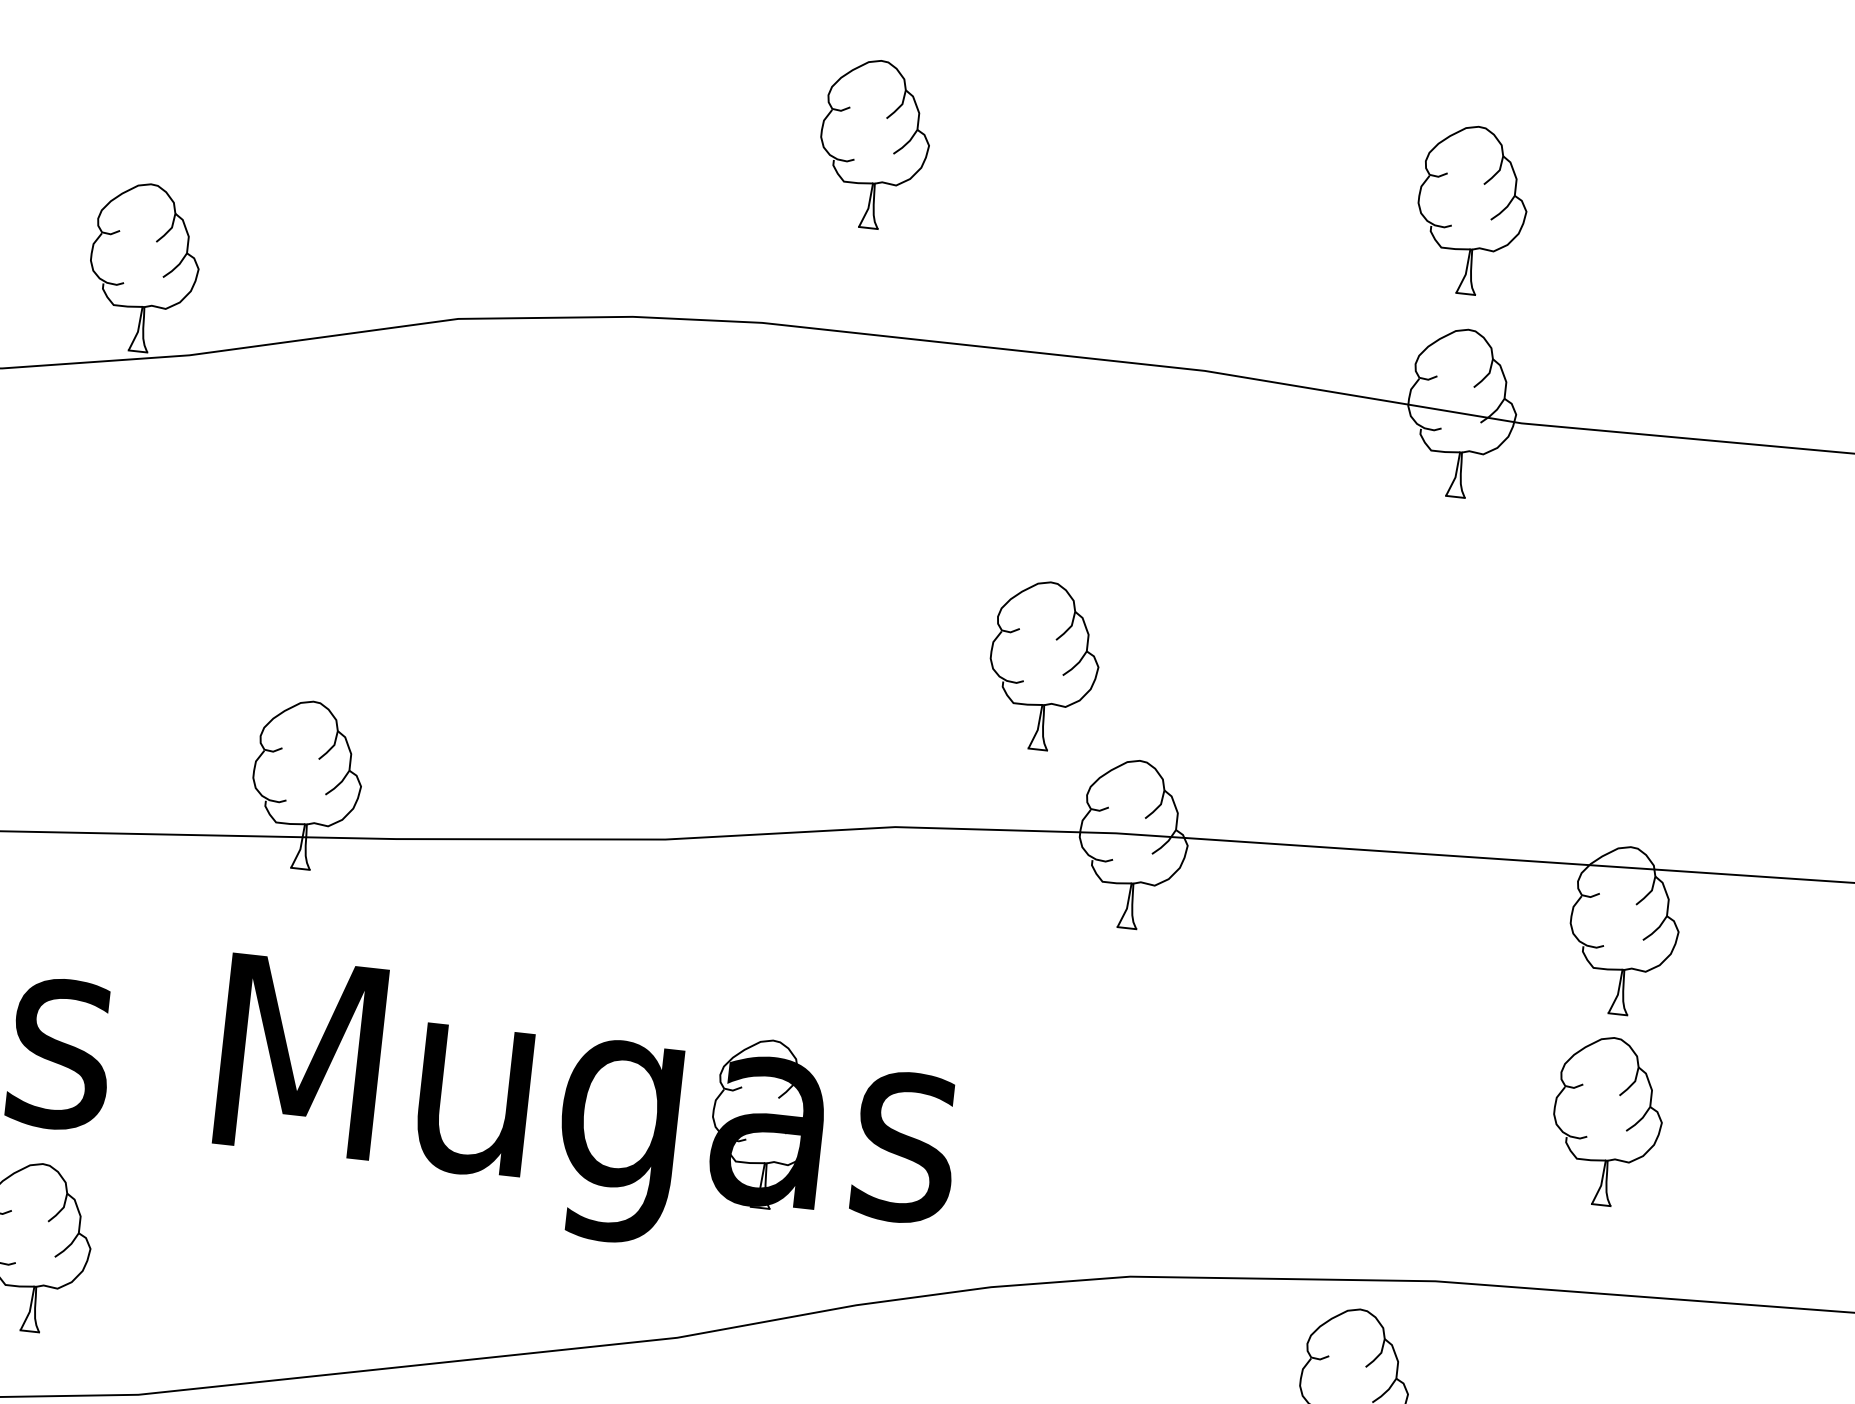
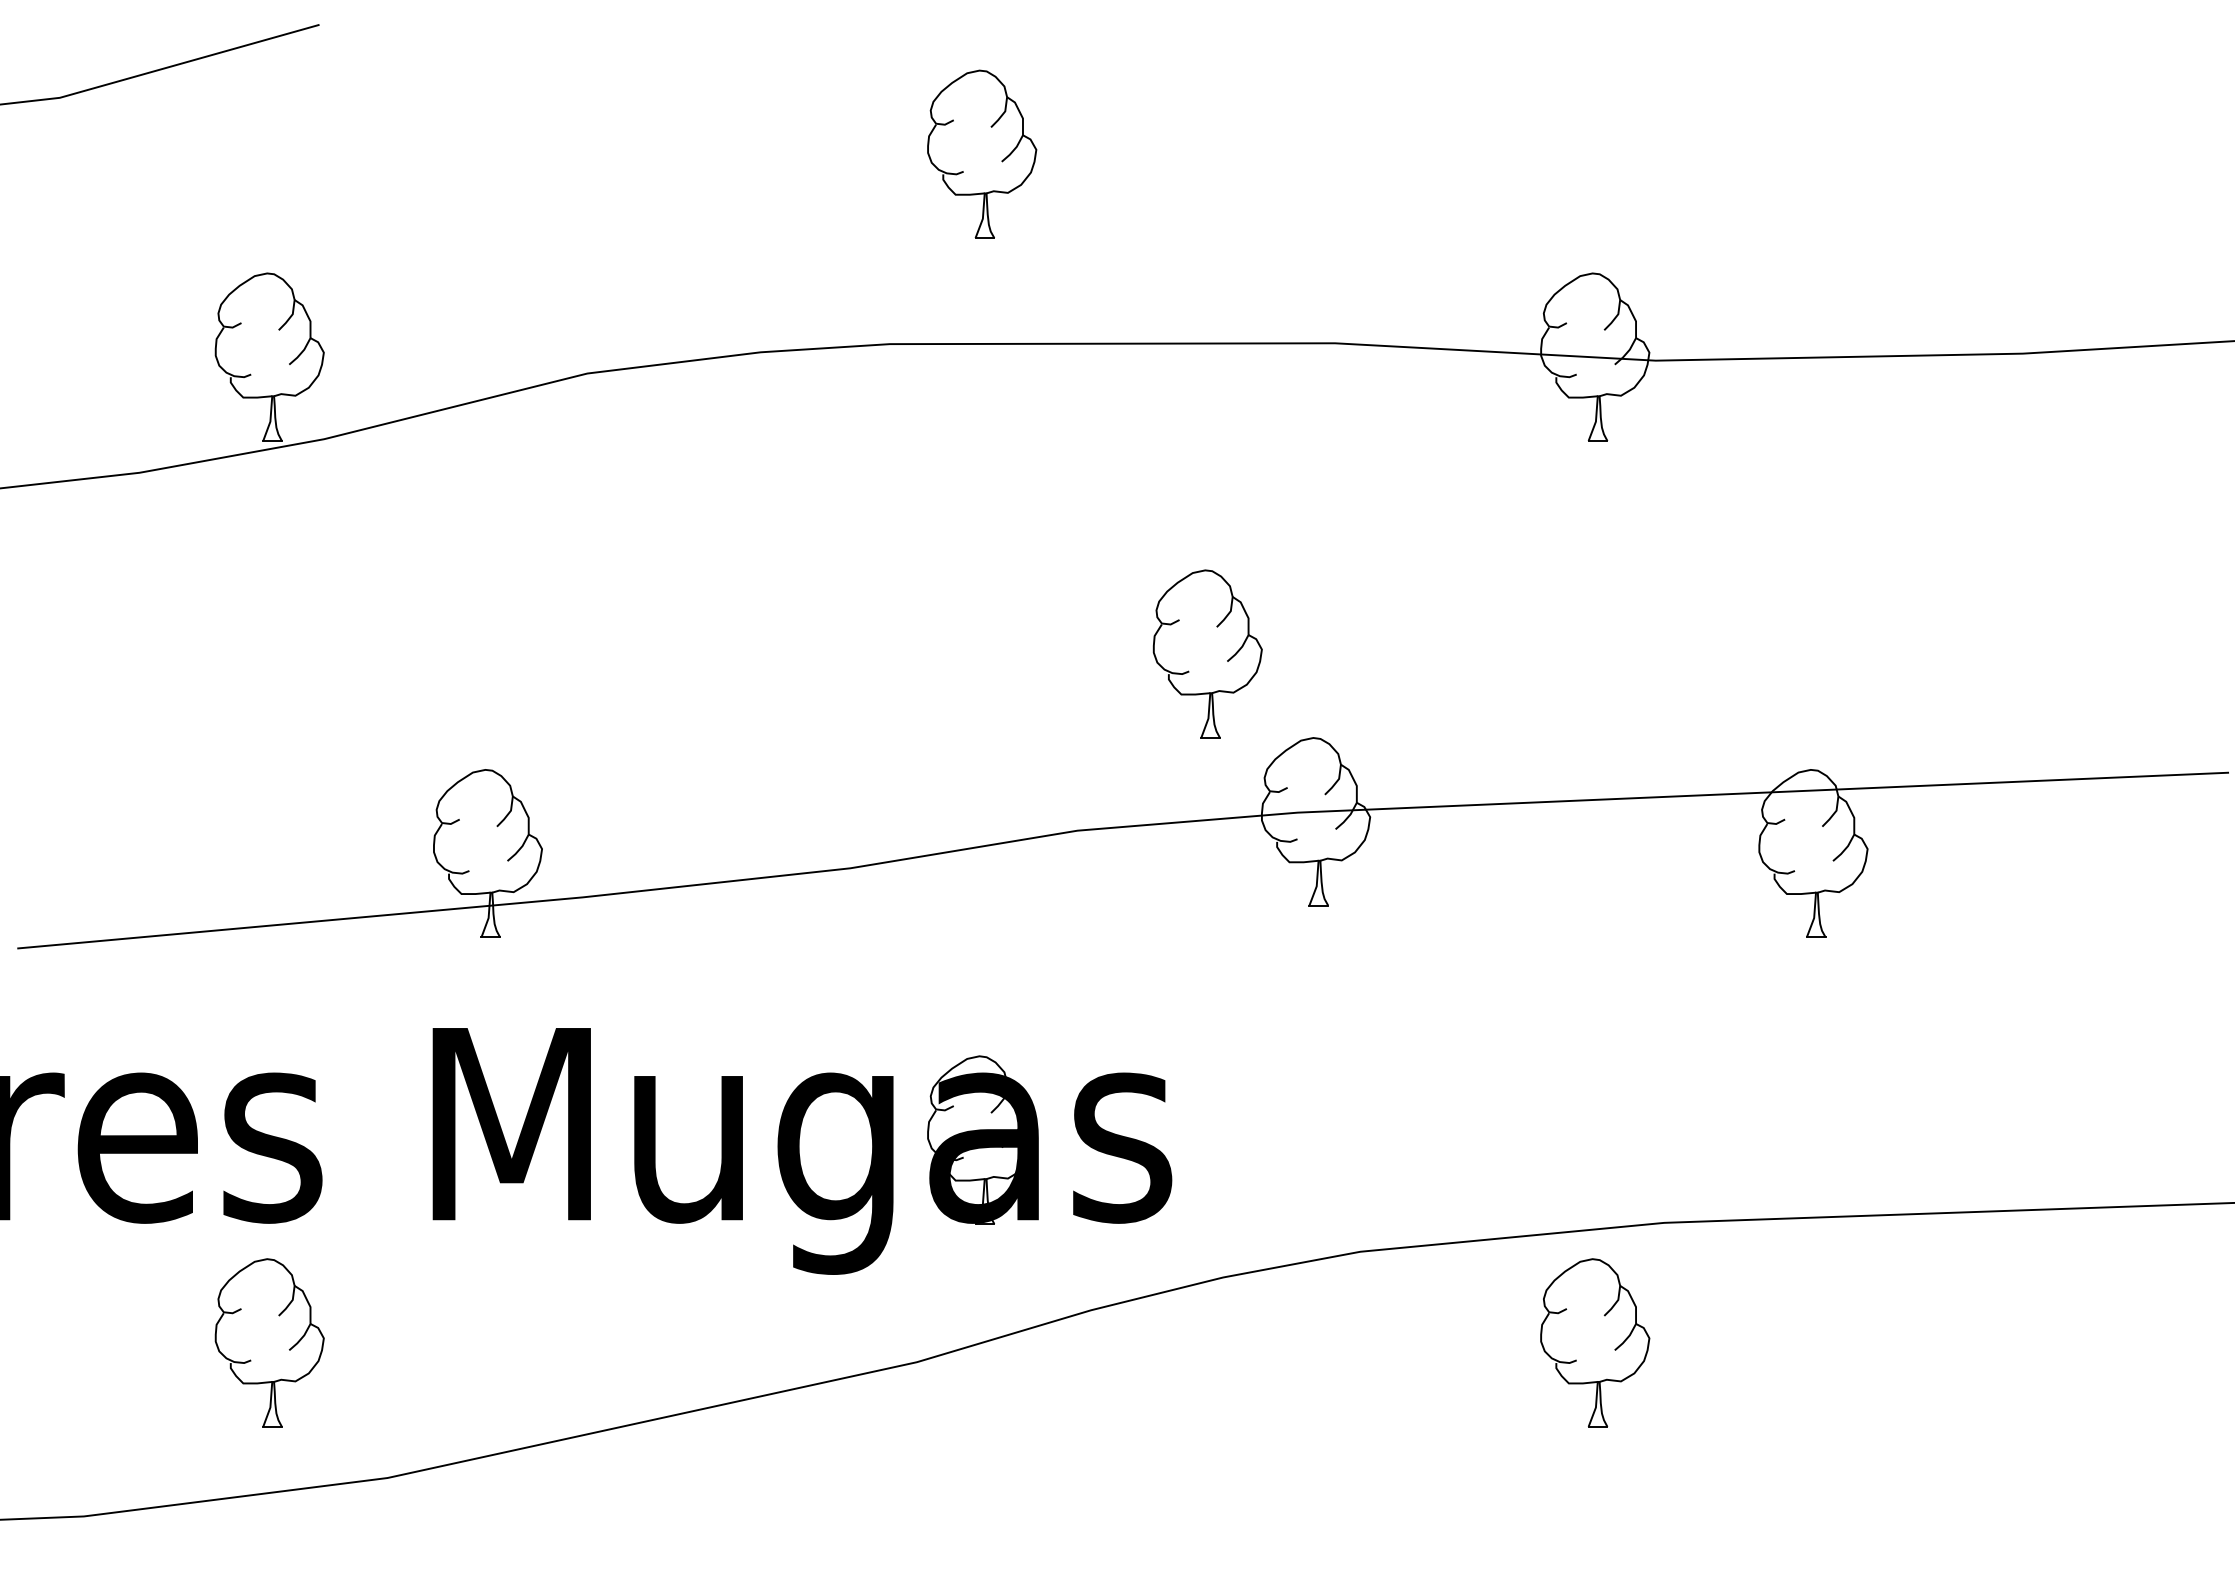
part: (1472, 209) -> (1583, 153), removed
part: (1607, 1120) -> (1817, 1044), removed

